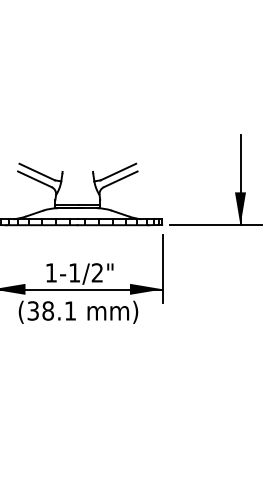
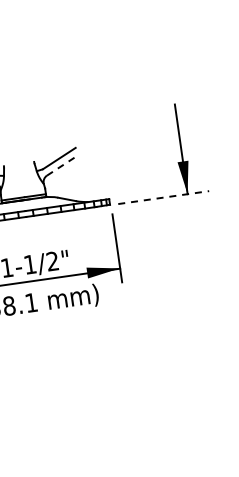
line: (120, 179) -> (62, 165), solid -> dashed
line: (216, 225) -> (163, 197), solid -> dashed

